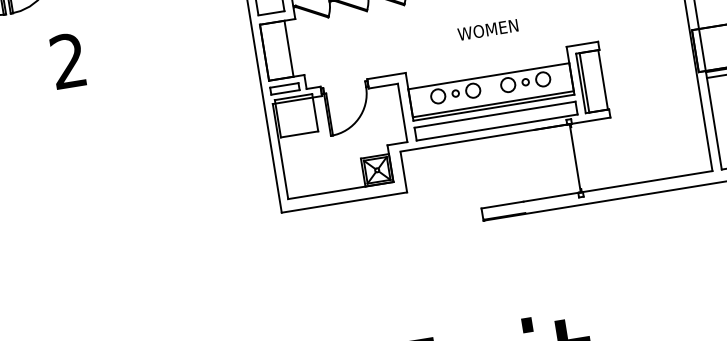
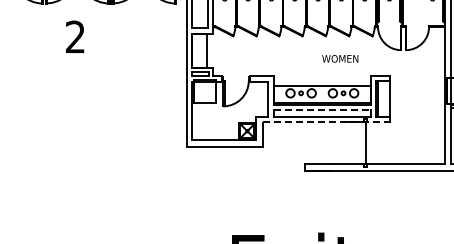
text: (488, 29) -> (340, 58), moved
line: (495, 114) -> (322, 109), solid -> dashed
line: (505, 134) -> (326, 122), solid -> dashed

